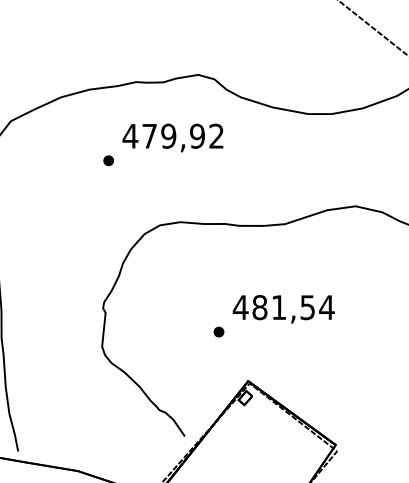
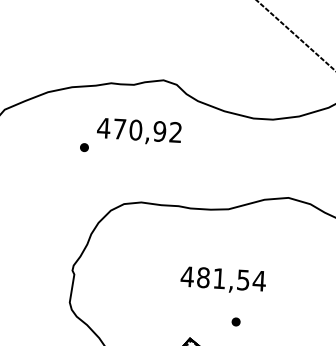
text: (168, 136) -> (135, 130), 479,92 -> 470,92
part: (218, 331) -> (235, 321), moved

